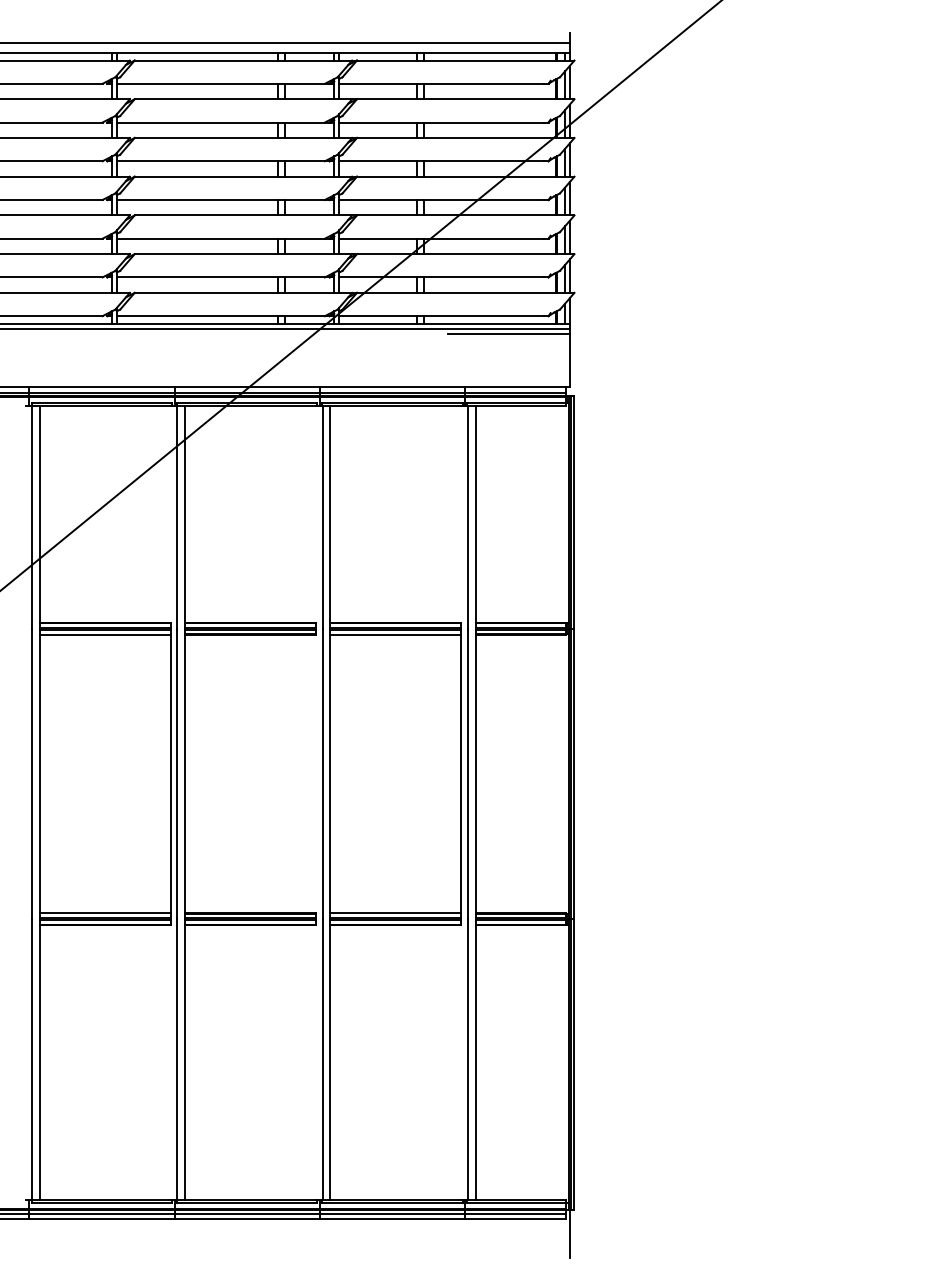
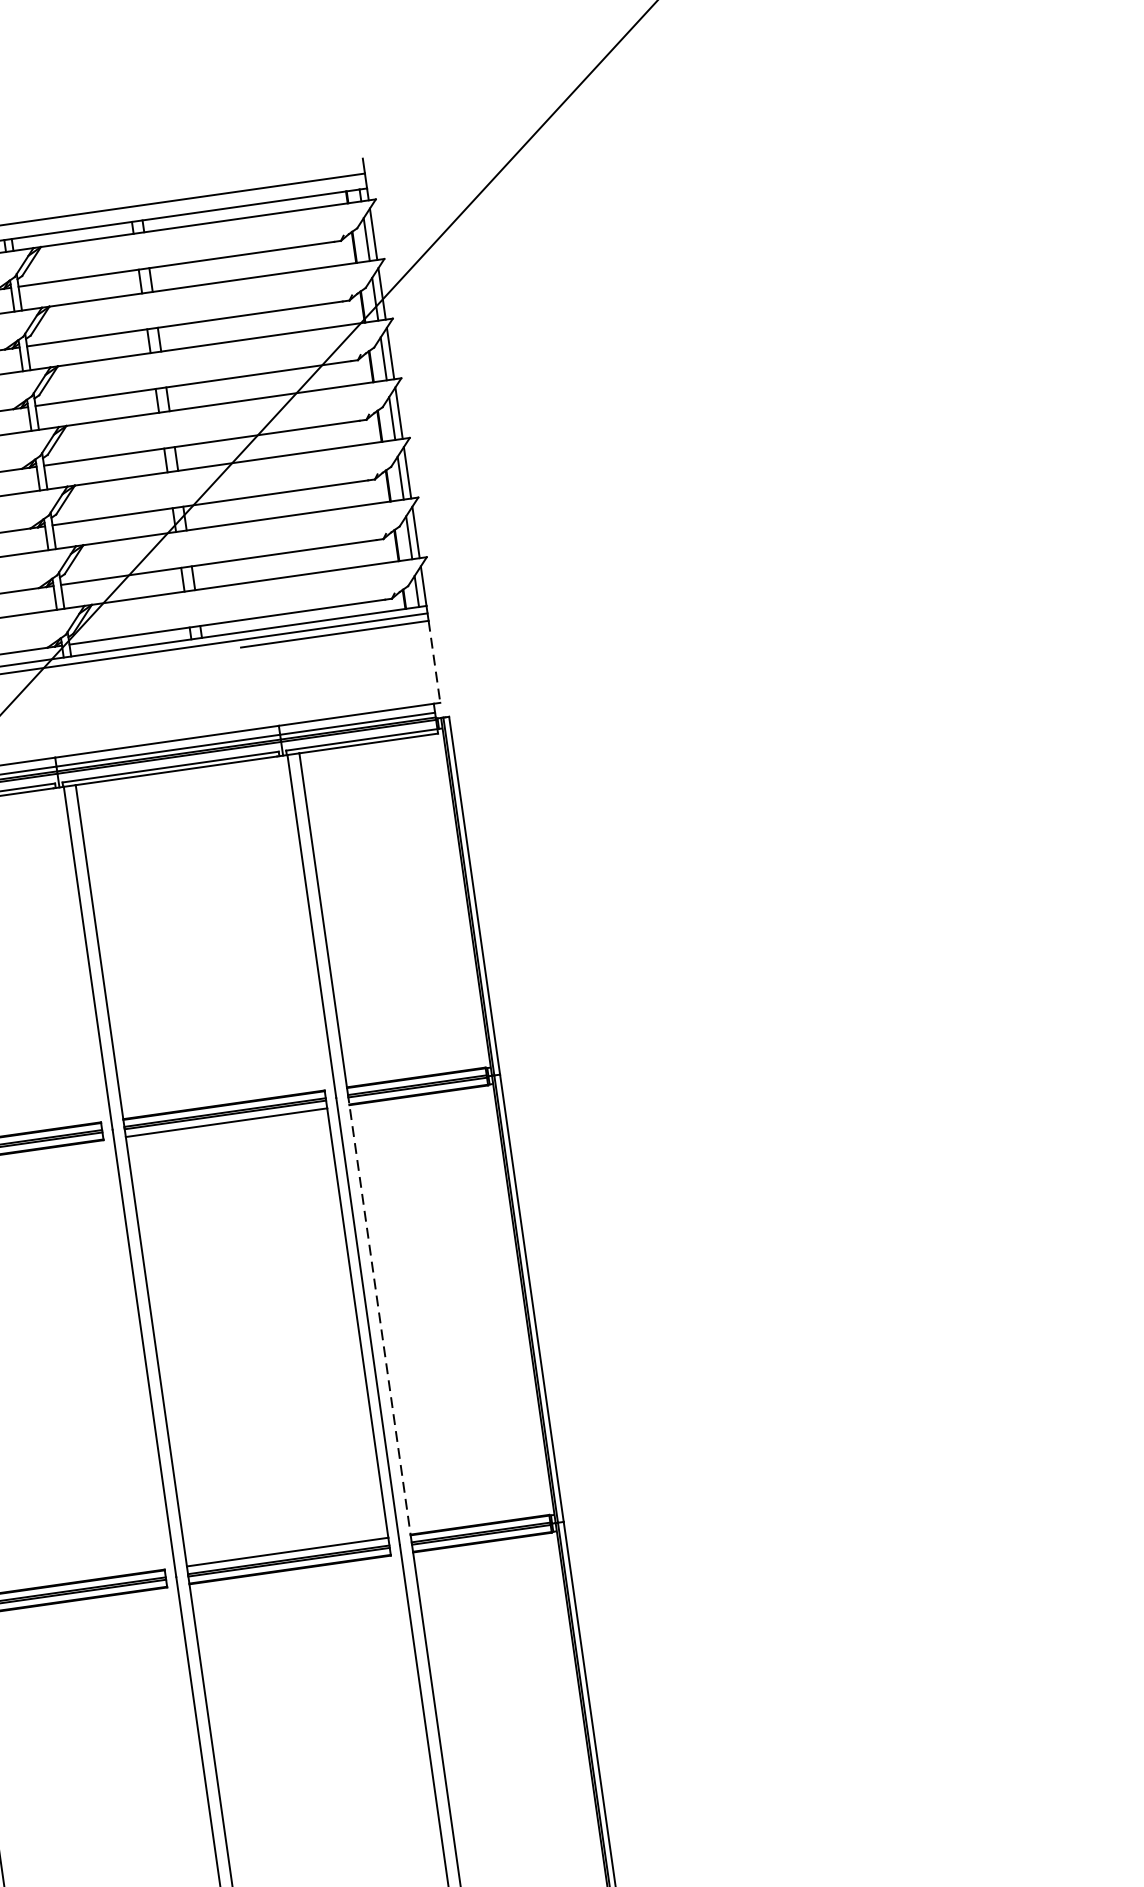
line: (569, 360) -> (433, 662), solid -> dashed
line: (475, 773) -> (379, 1319), solid -> dashed

